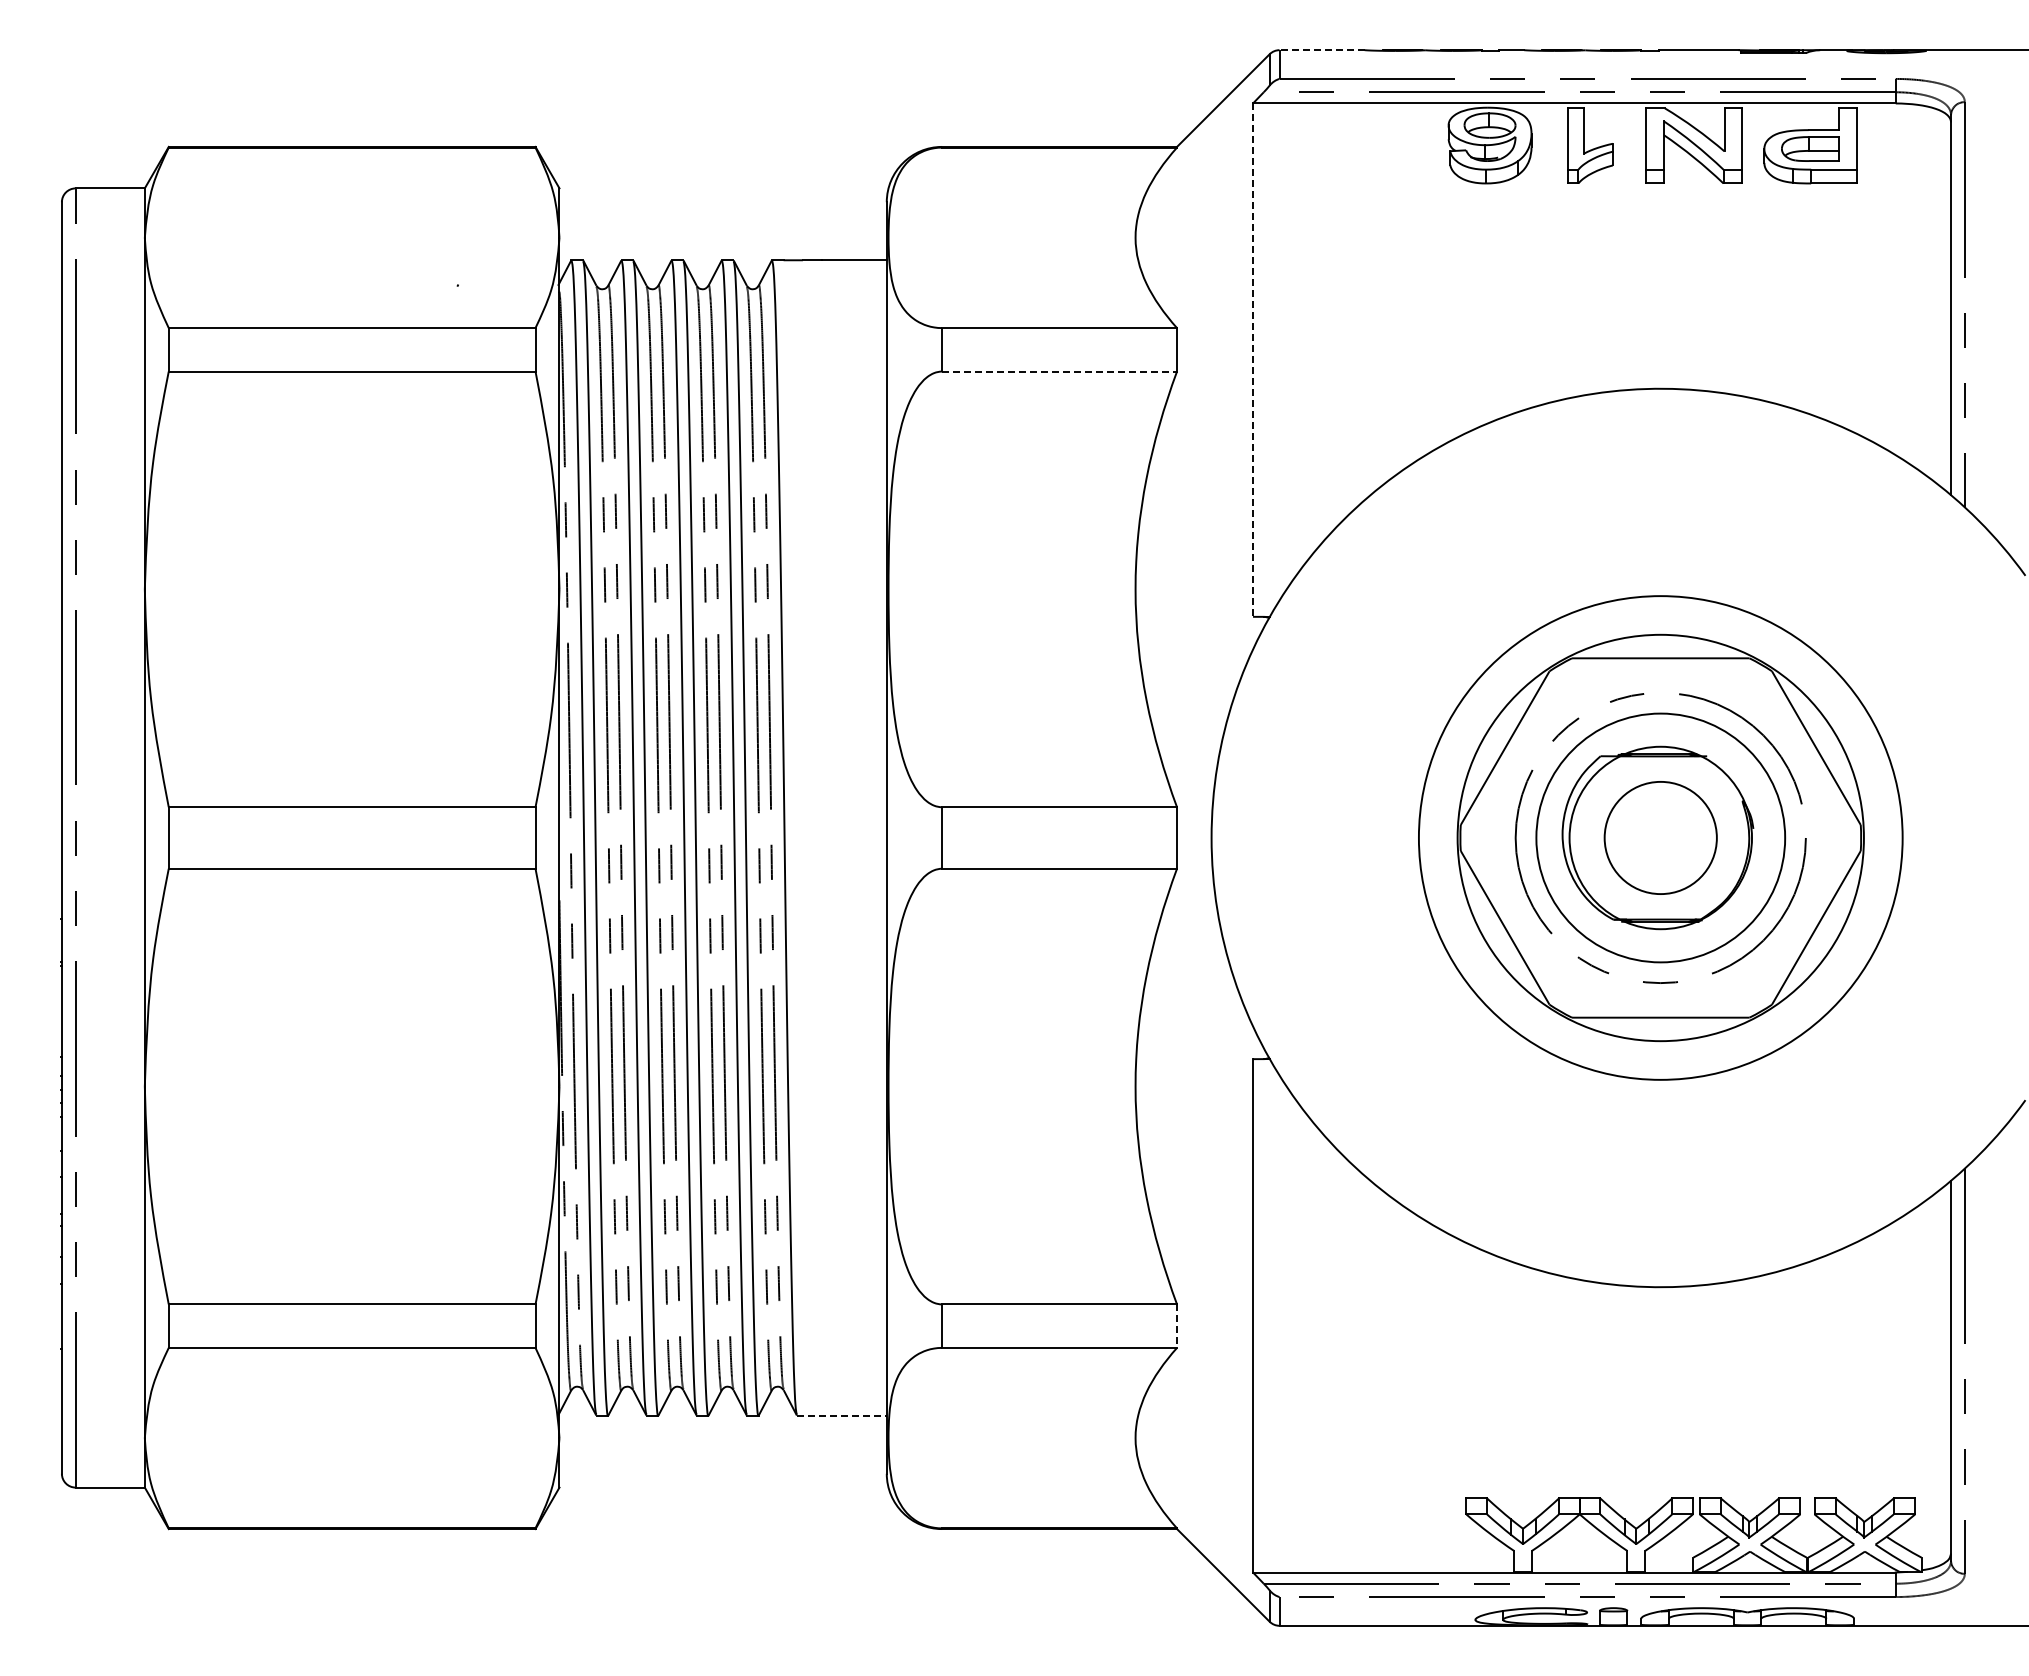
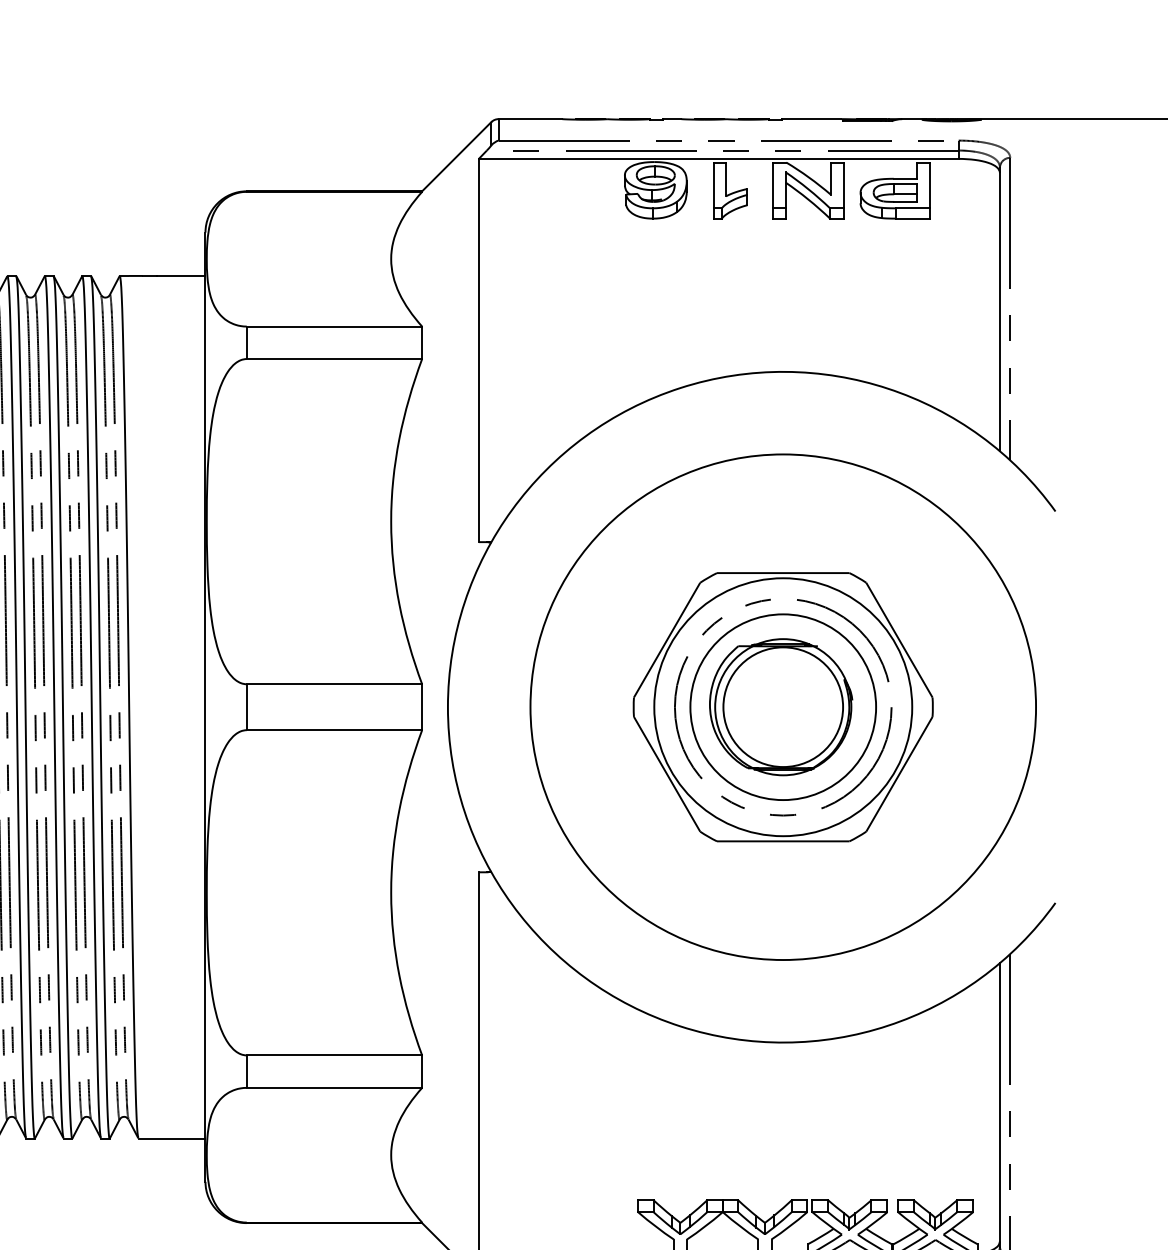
line: (1322, 50) -> (530, 119), dashed -> solid
line: (1253, 360) -> (479, 350), dashed -> solid
line: (1060, 371) -> (335, 358), dashed -> solid
circle: (1660, 837) -> (783, 706), size x0.71
circle: (1660, 837) -> (783, 706), size x1.43
circle: (1660, 837) -> (783, 706), size x1.67
line: (1177, 1326) -> (422, 1071), dashed -> solid
line: (841, 1415) -> (171, 1138), dashed -> solid

